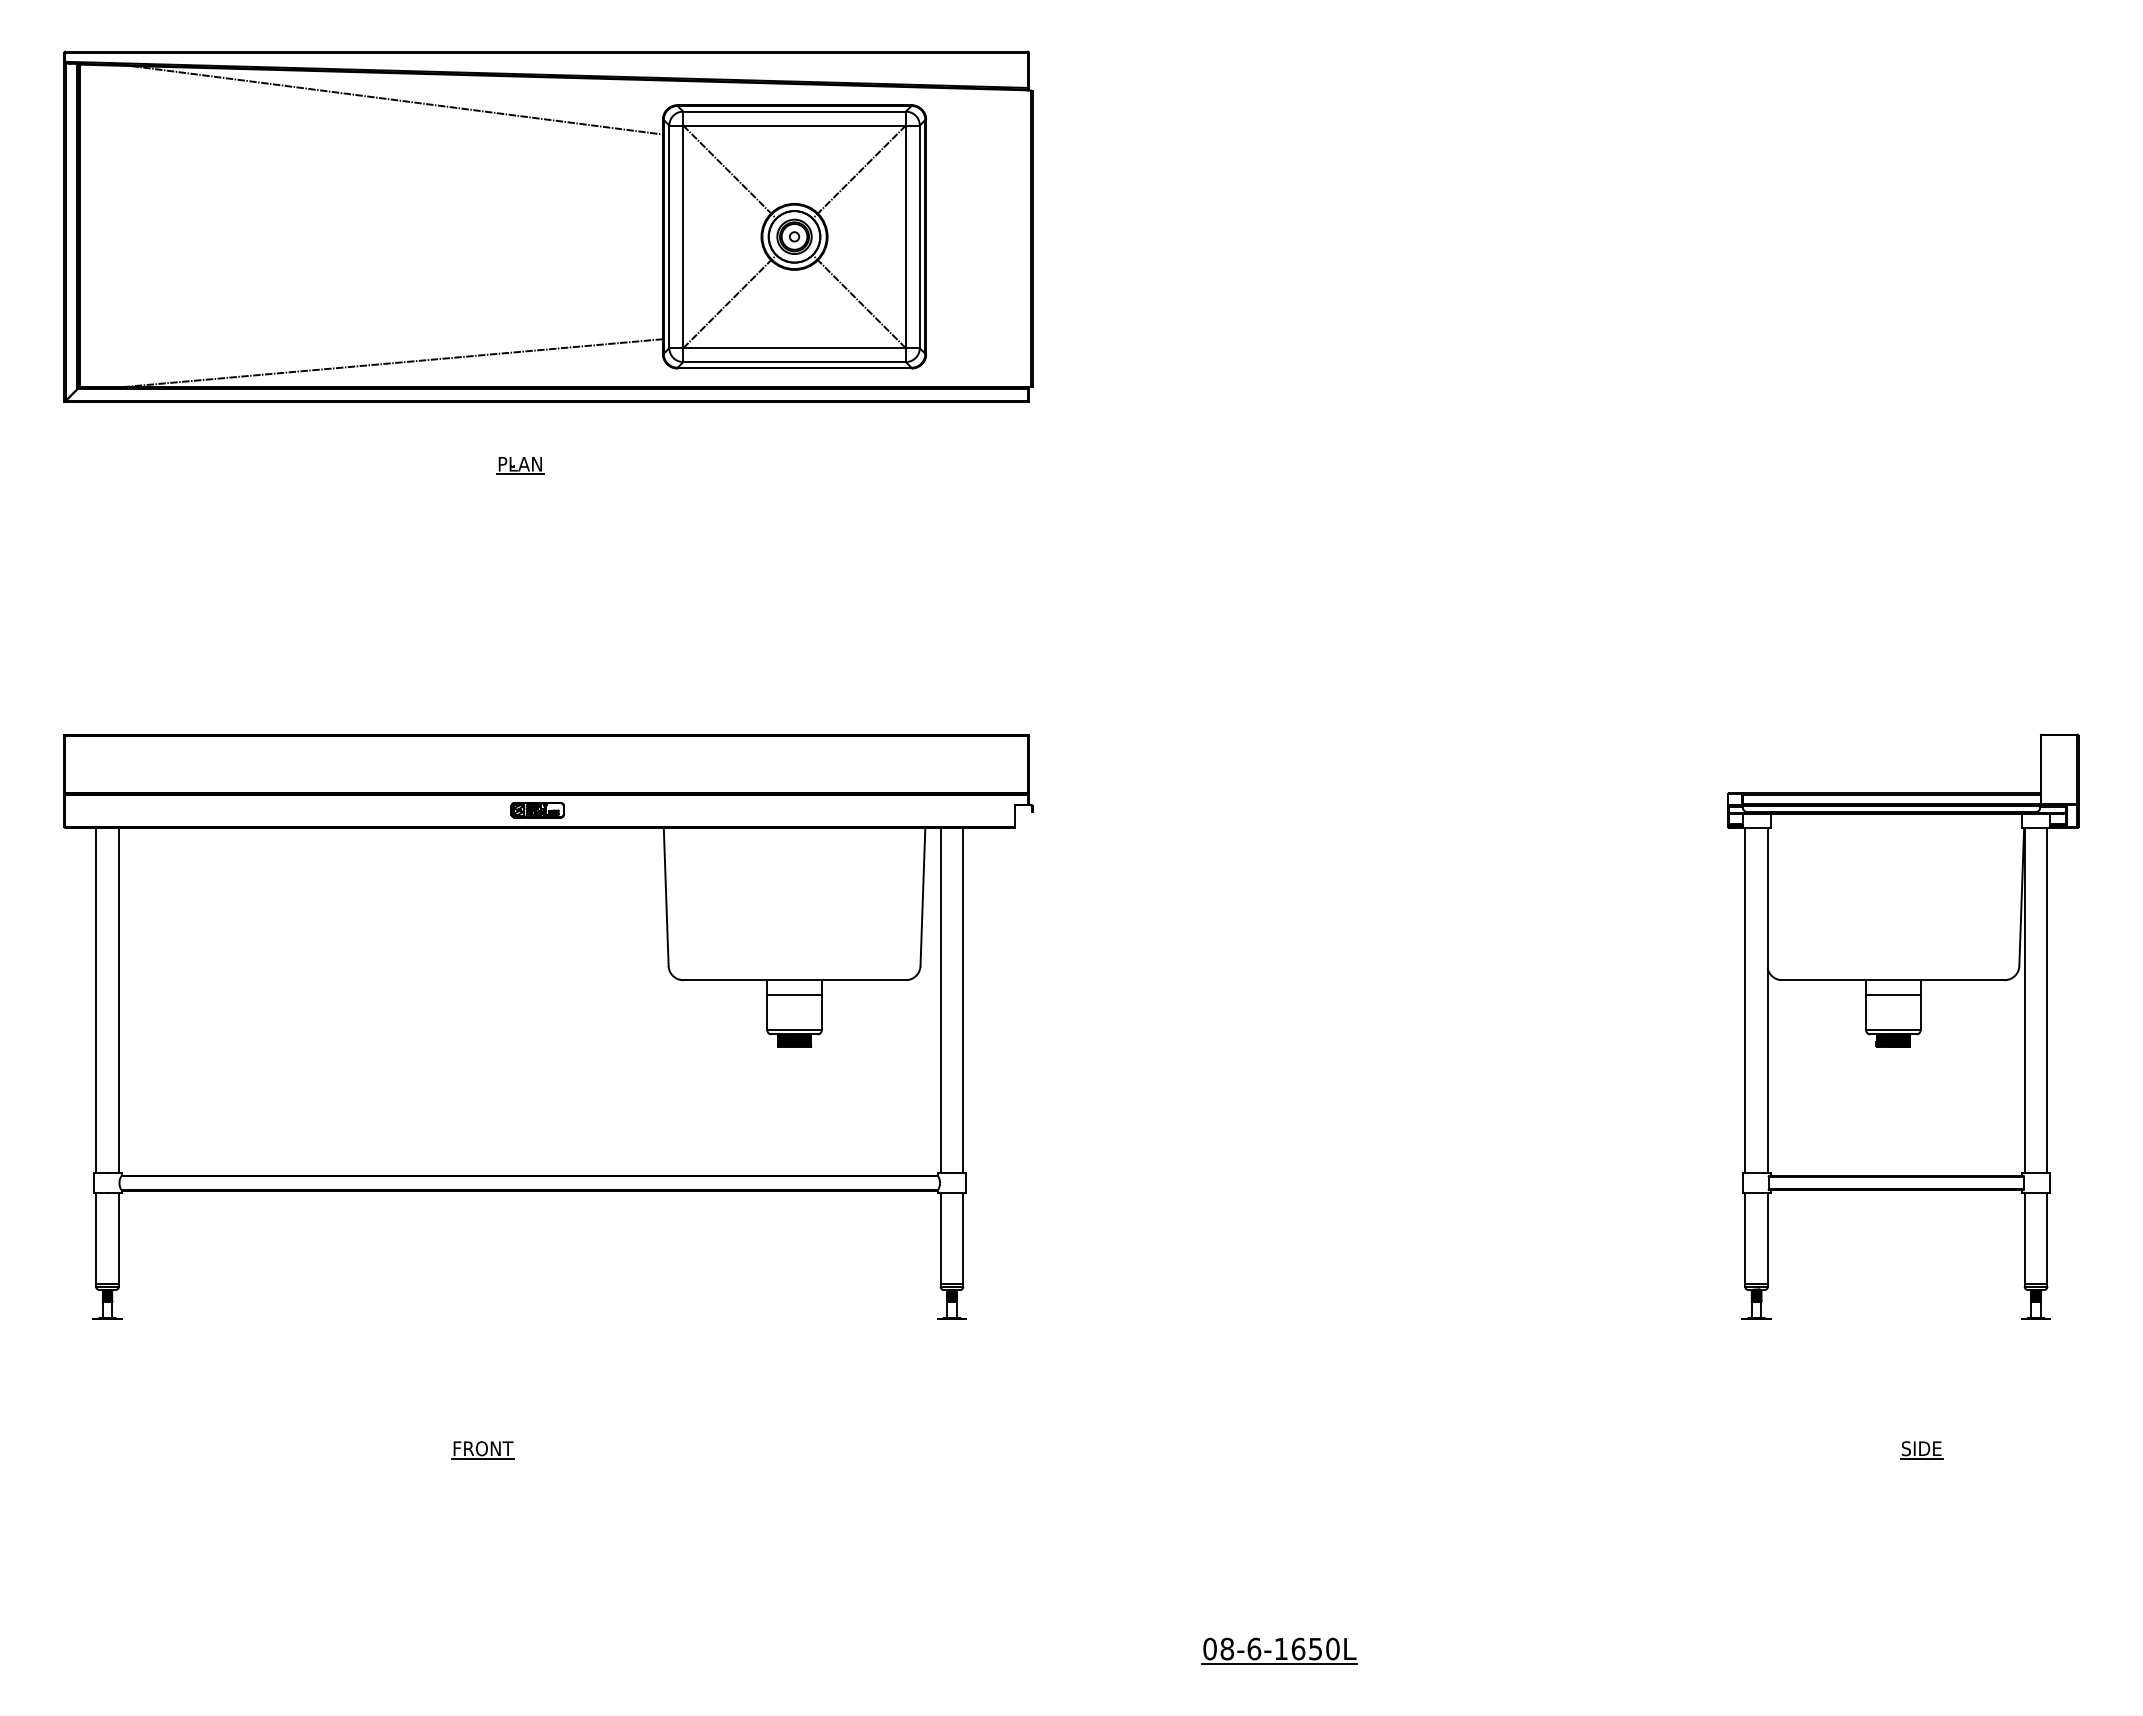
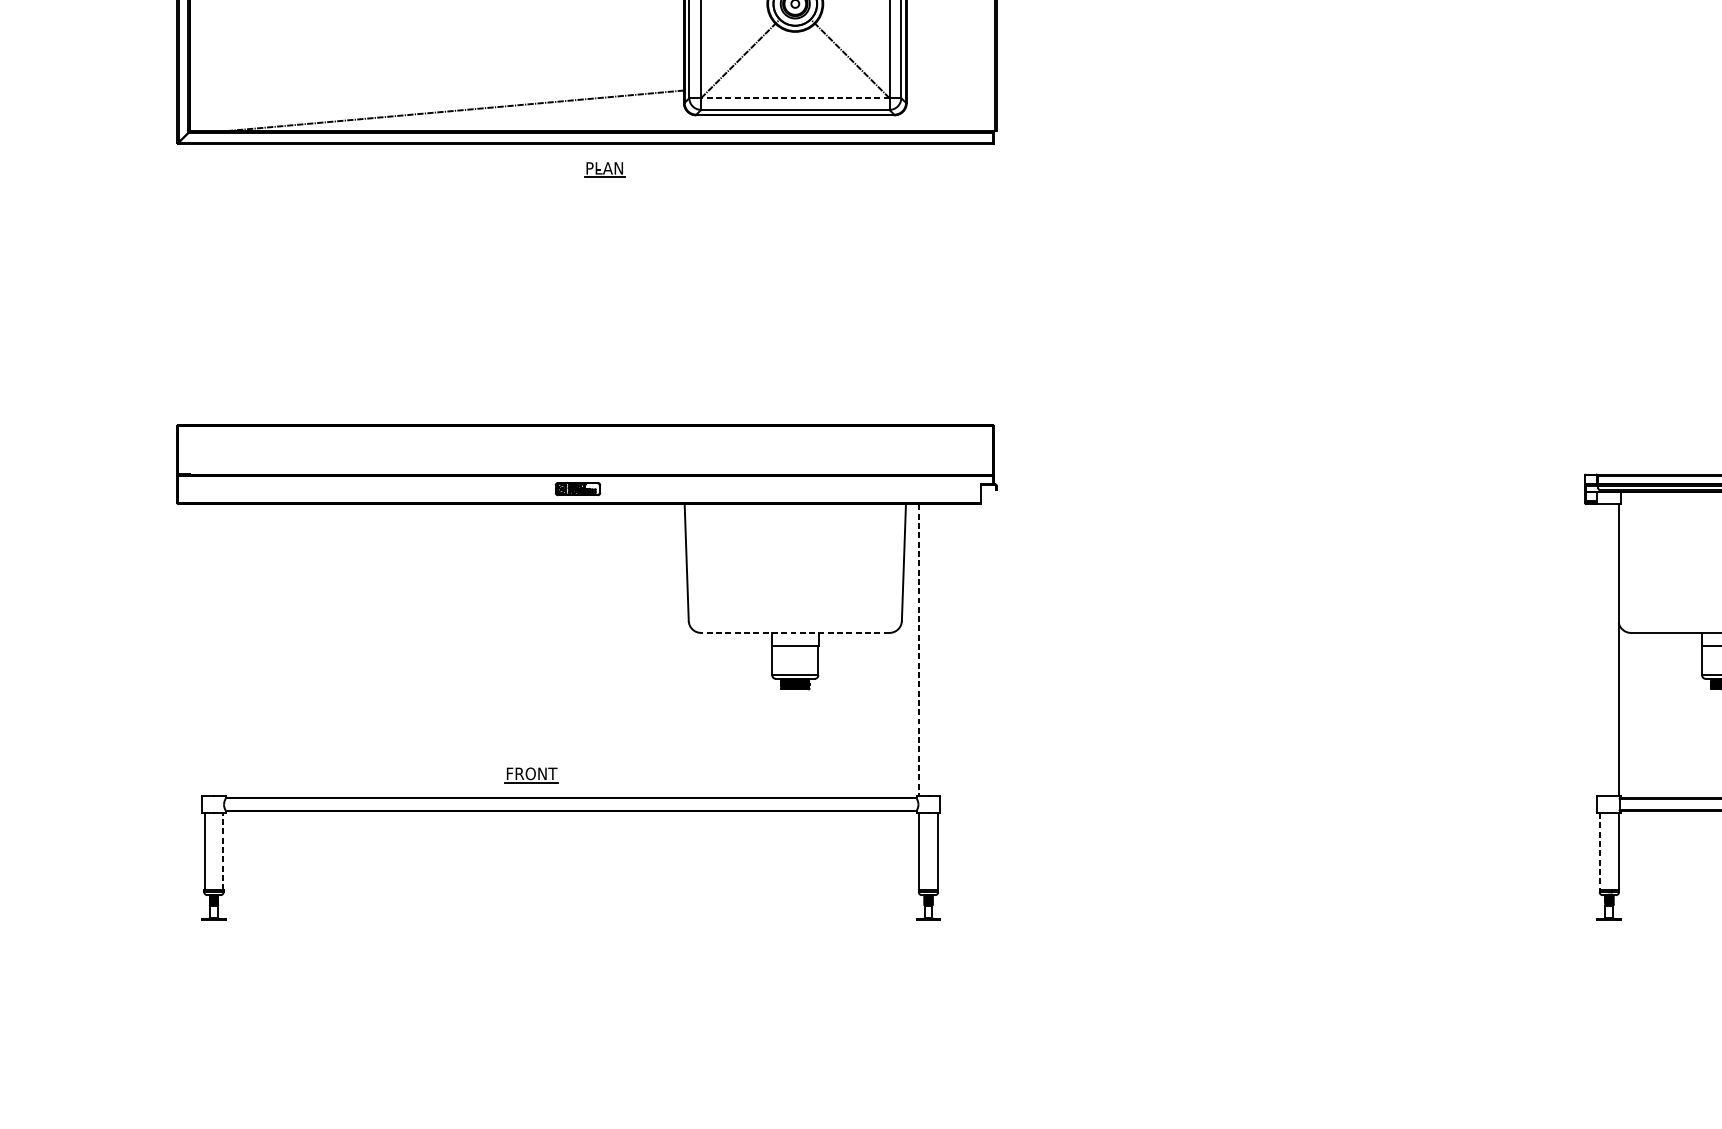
line: (794, 348) -> (795, 98), solid -> dashed
part: (520, 465) -> (604, 169), moved
line: (794, 980) -> (795, 633), solid -> dashed
line: (96, 1000) -> (204, 650), removed
line: (118, 1000) -> (223, 650), removed
line: (963, 1000) -> (938, 650), removed
line: (1745, 1000) -> (1600, 650), removed
line: (940, 1001) -> (918, 650), solid -> dashed
line: (118, 1238) -> (223, 851), solid -> dashed
line: (1745, 1238) -> (1600, 851), solid -> dashed
part: (482, 1450) -> (531, 775), moved

